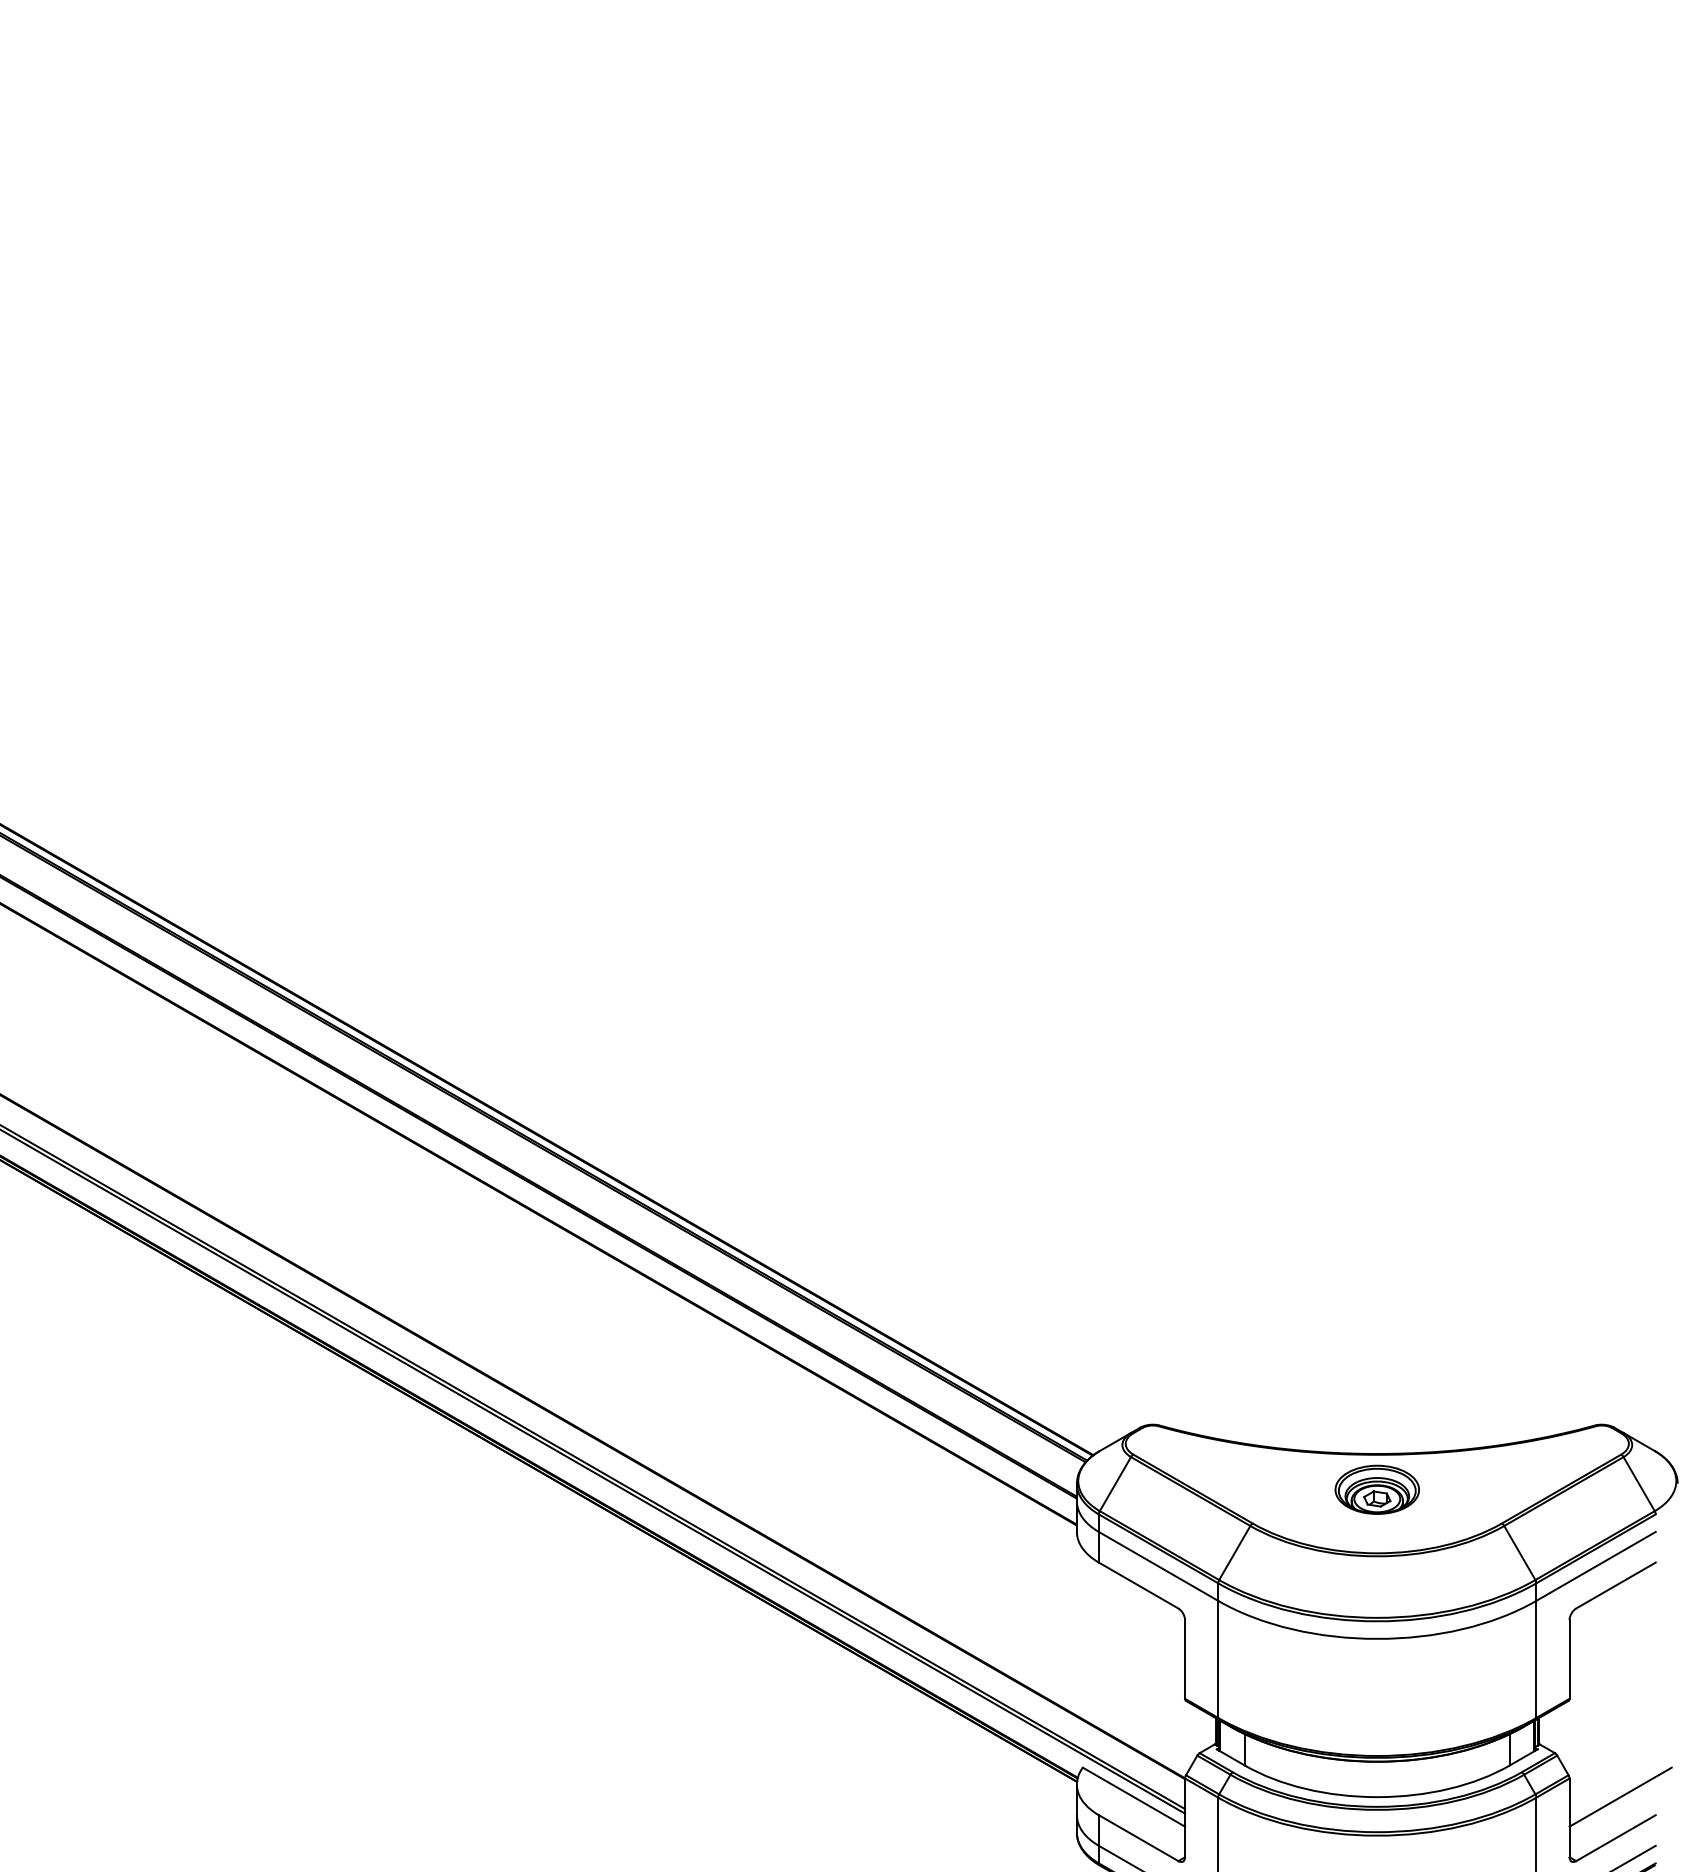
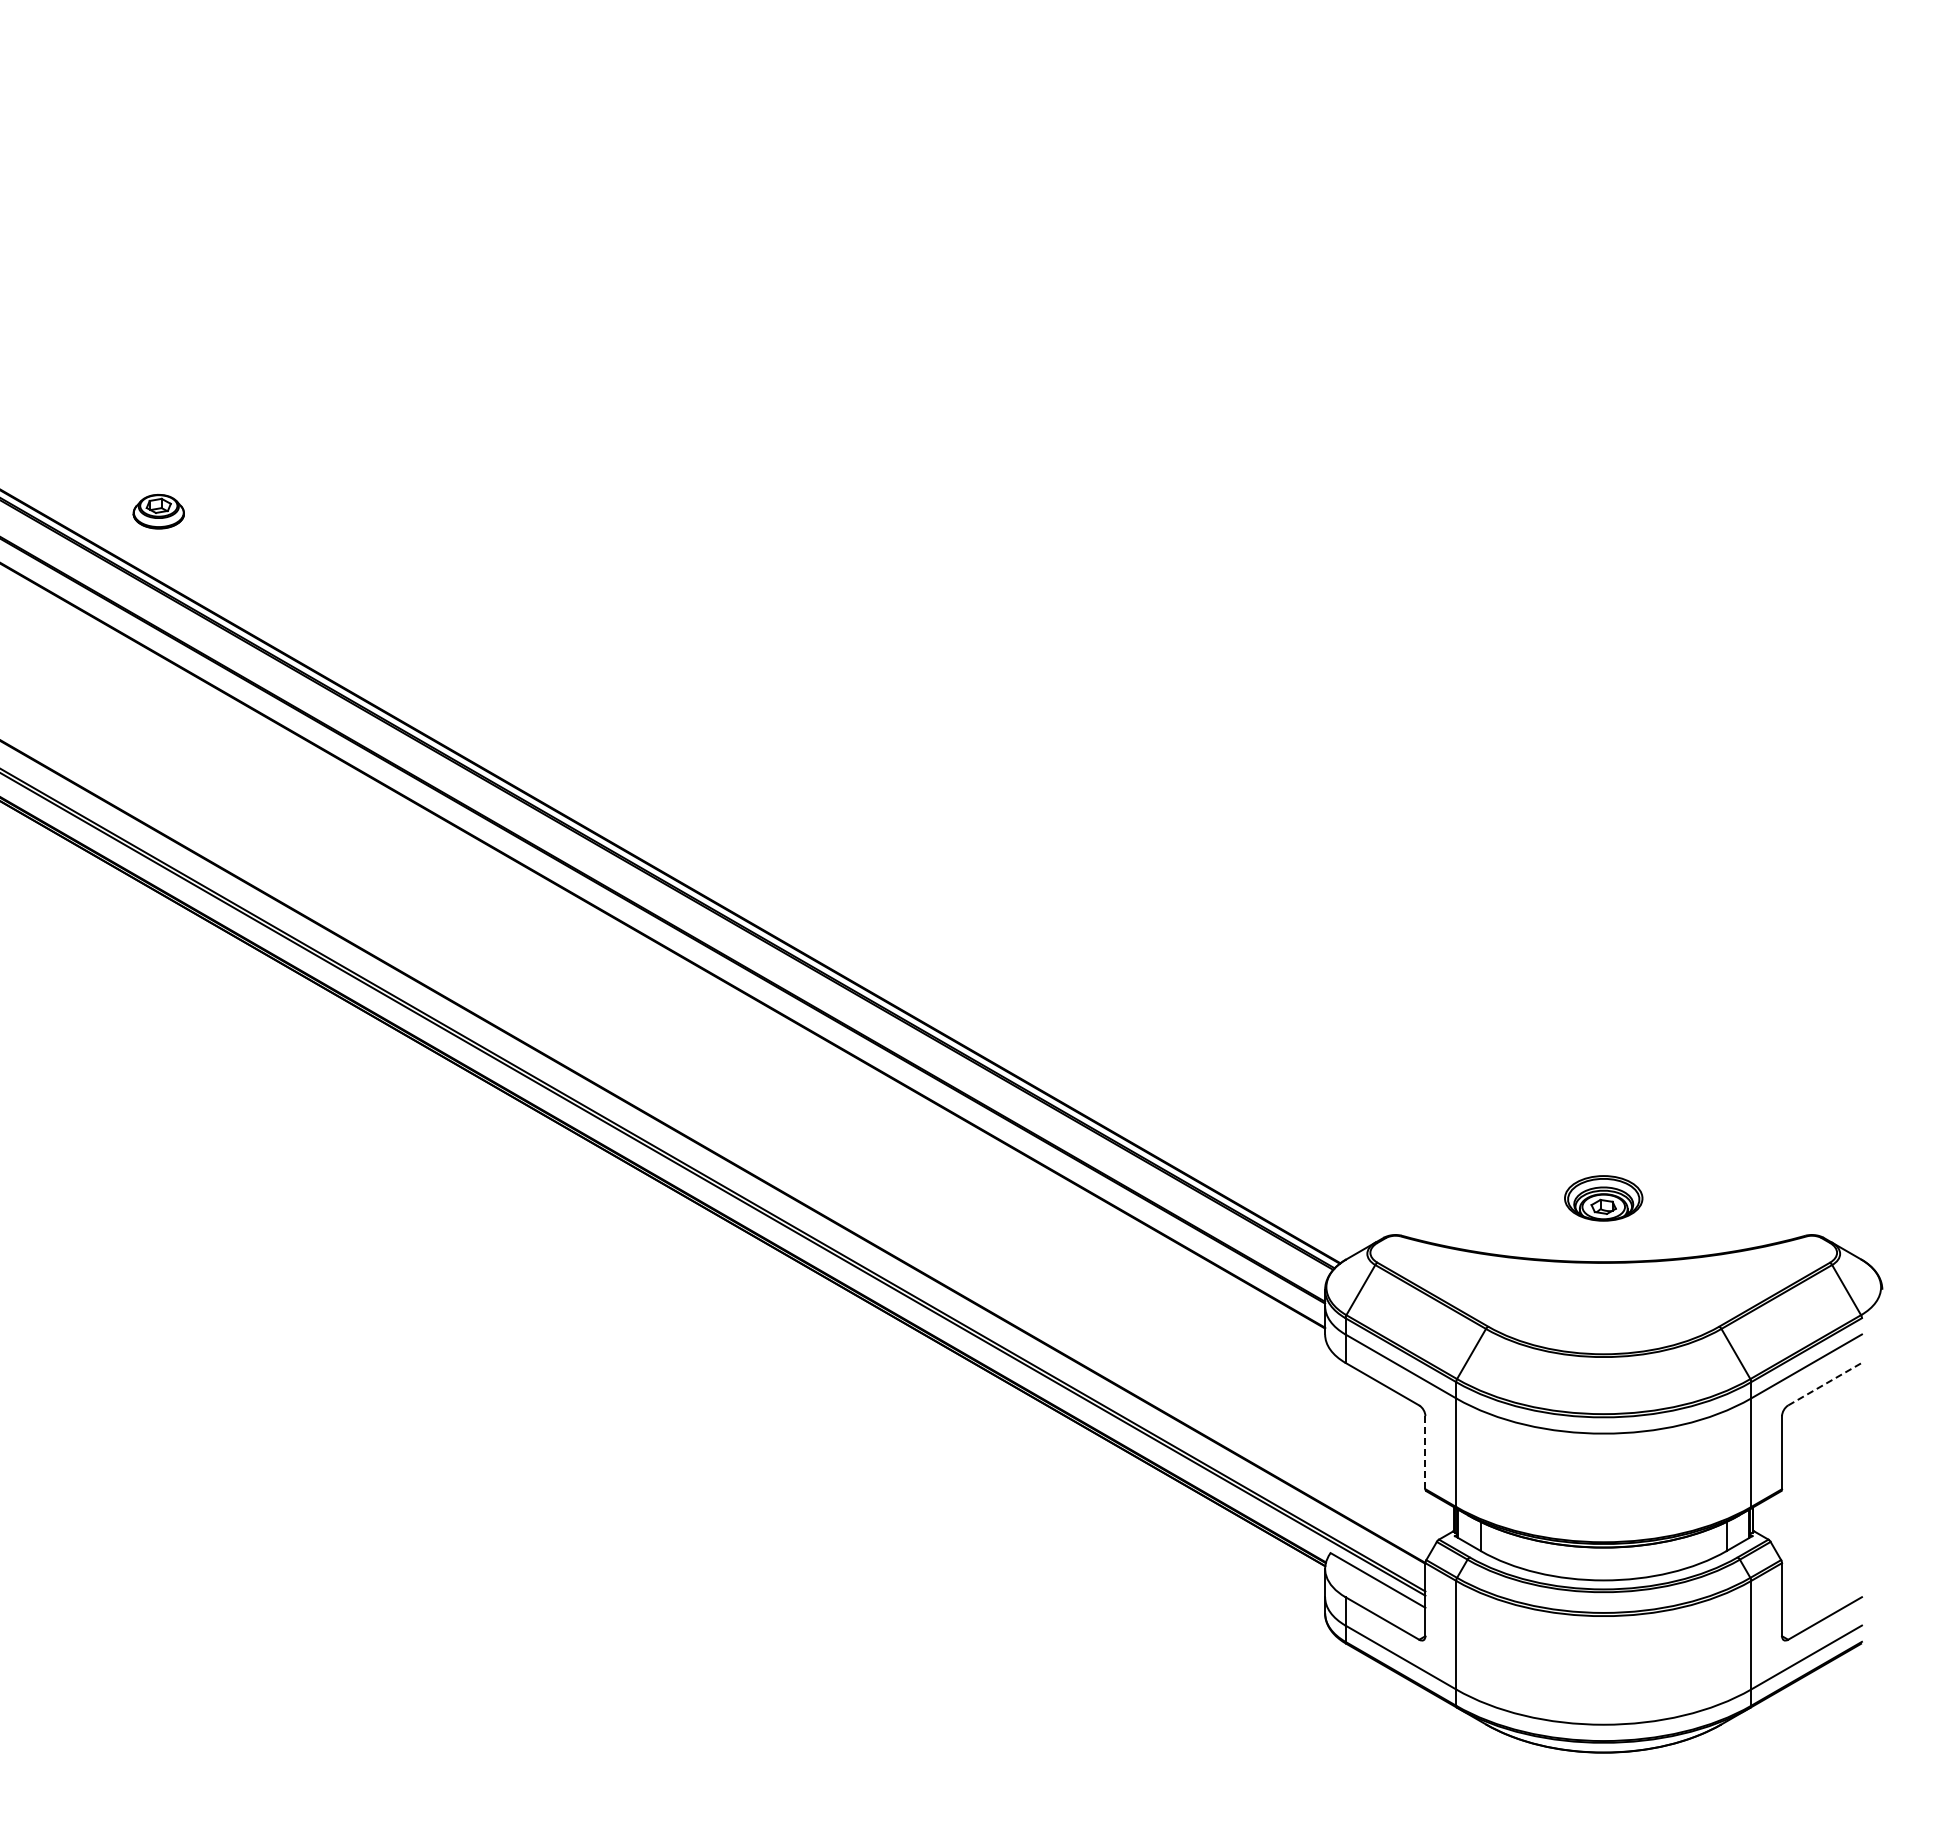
part: (1377, 1489) -> (1603, 1198), moved
line: (1616, 1585) -> (1825, 1384), solid -> dashed
line: (1185, 1659) -> (1425, 1452), solid -> dashed
line: (1620, 1797) -> (1829, 1580), removed

